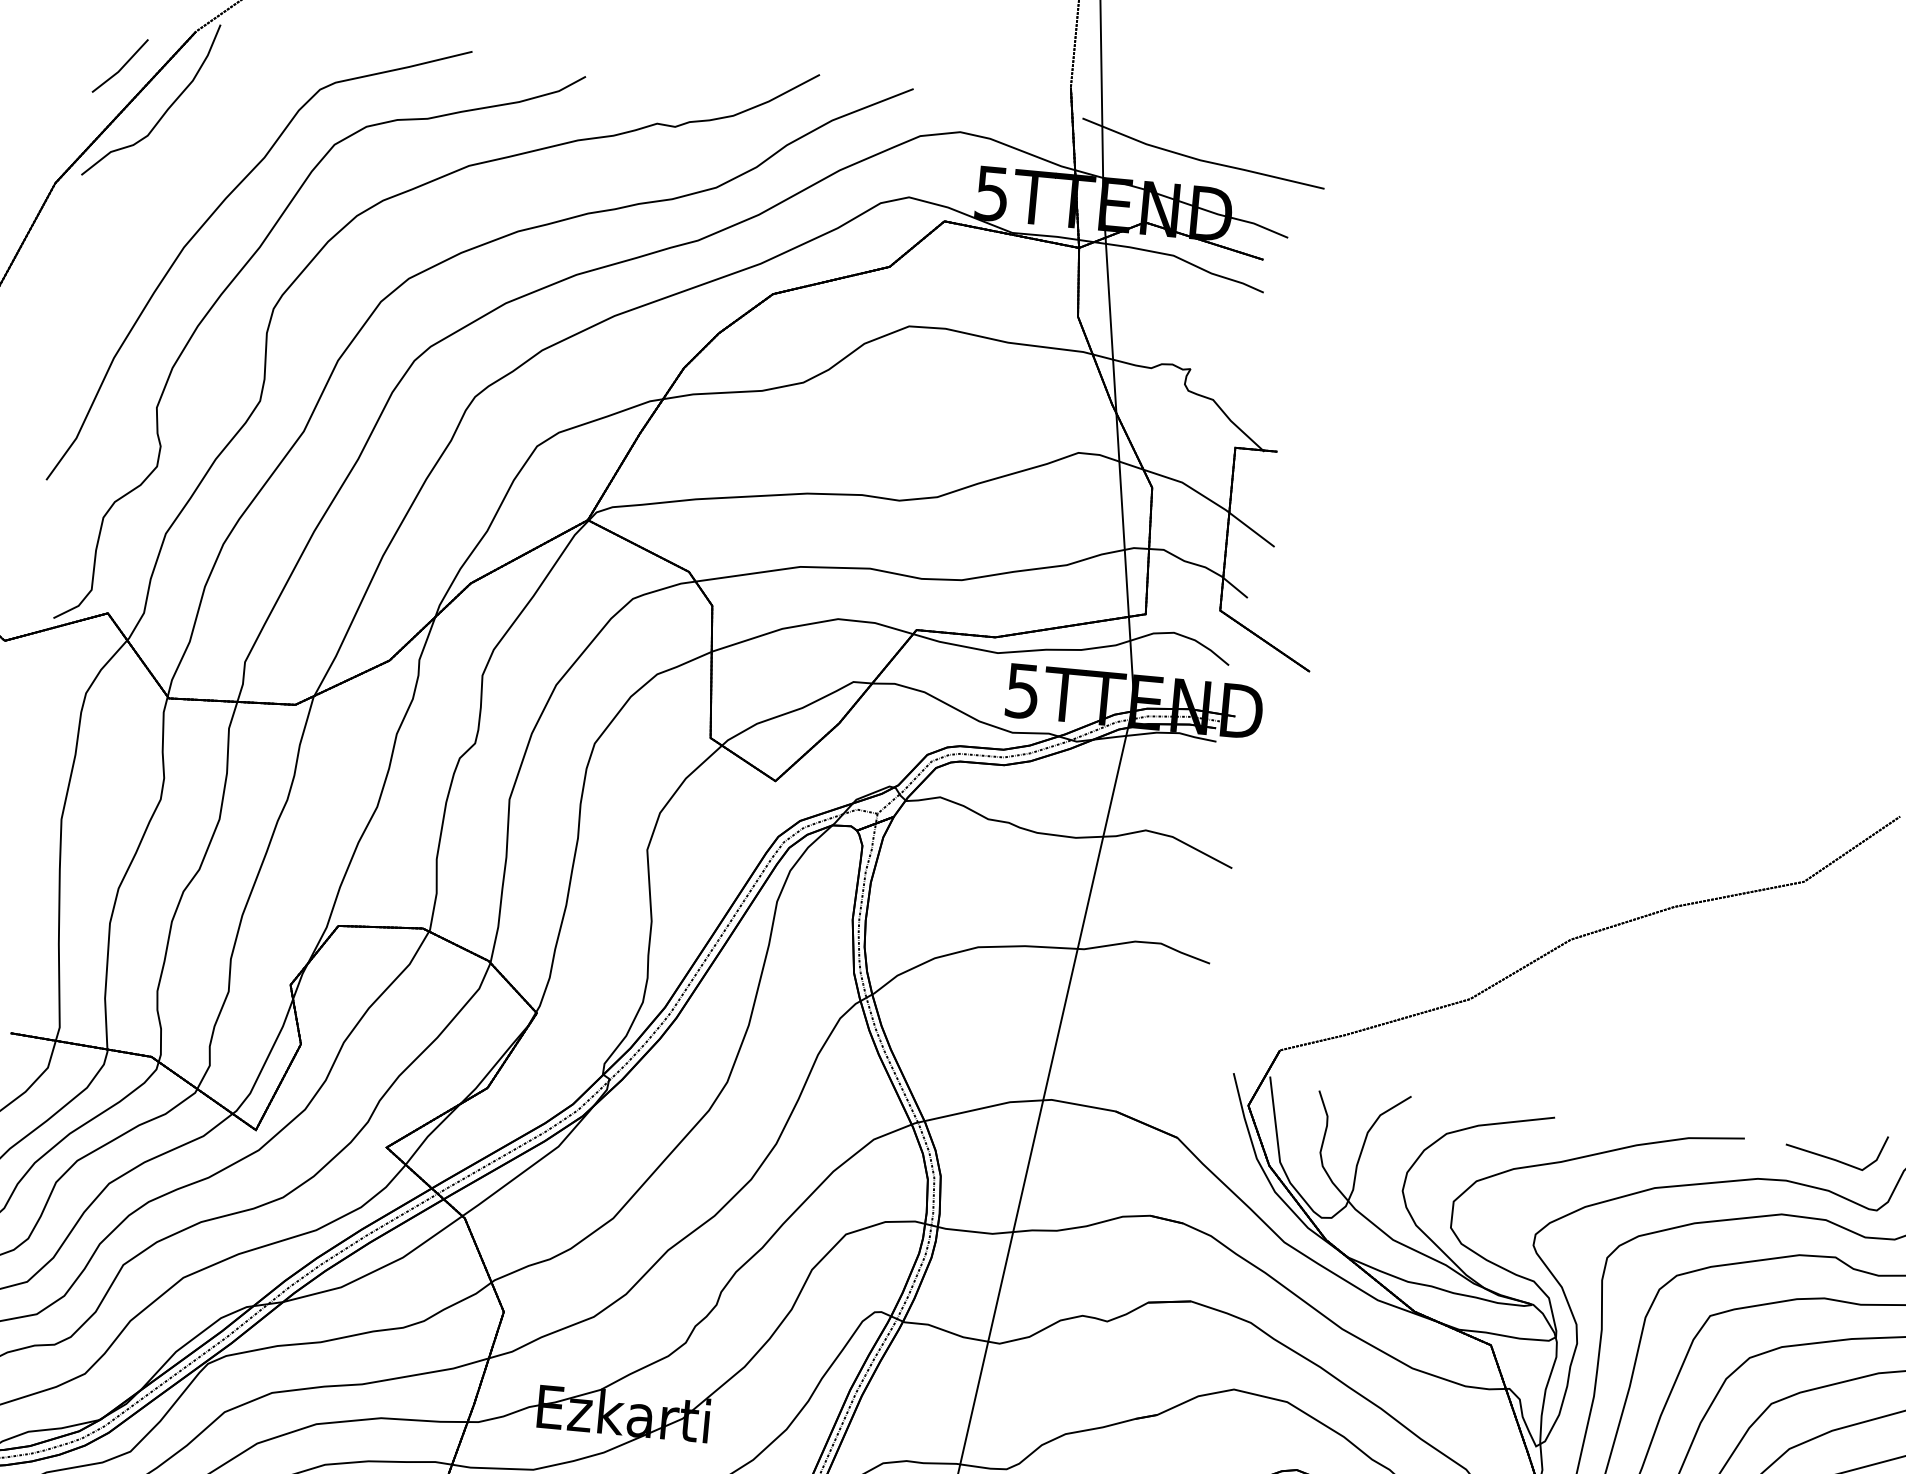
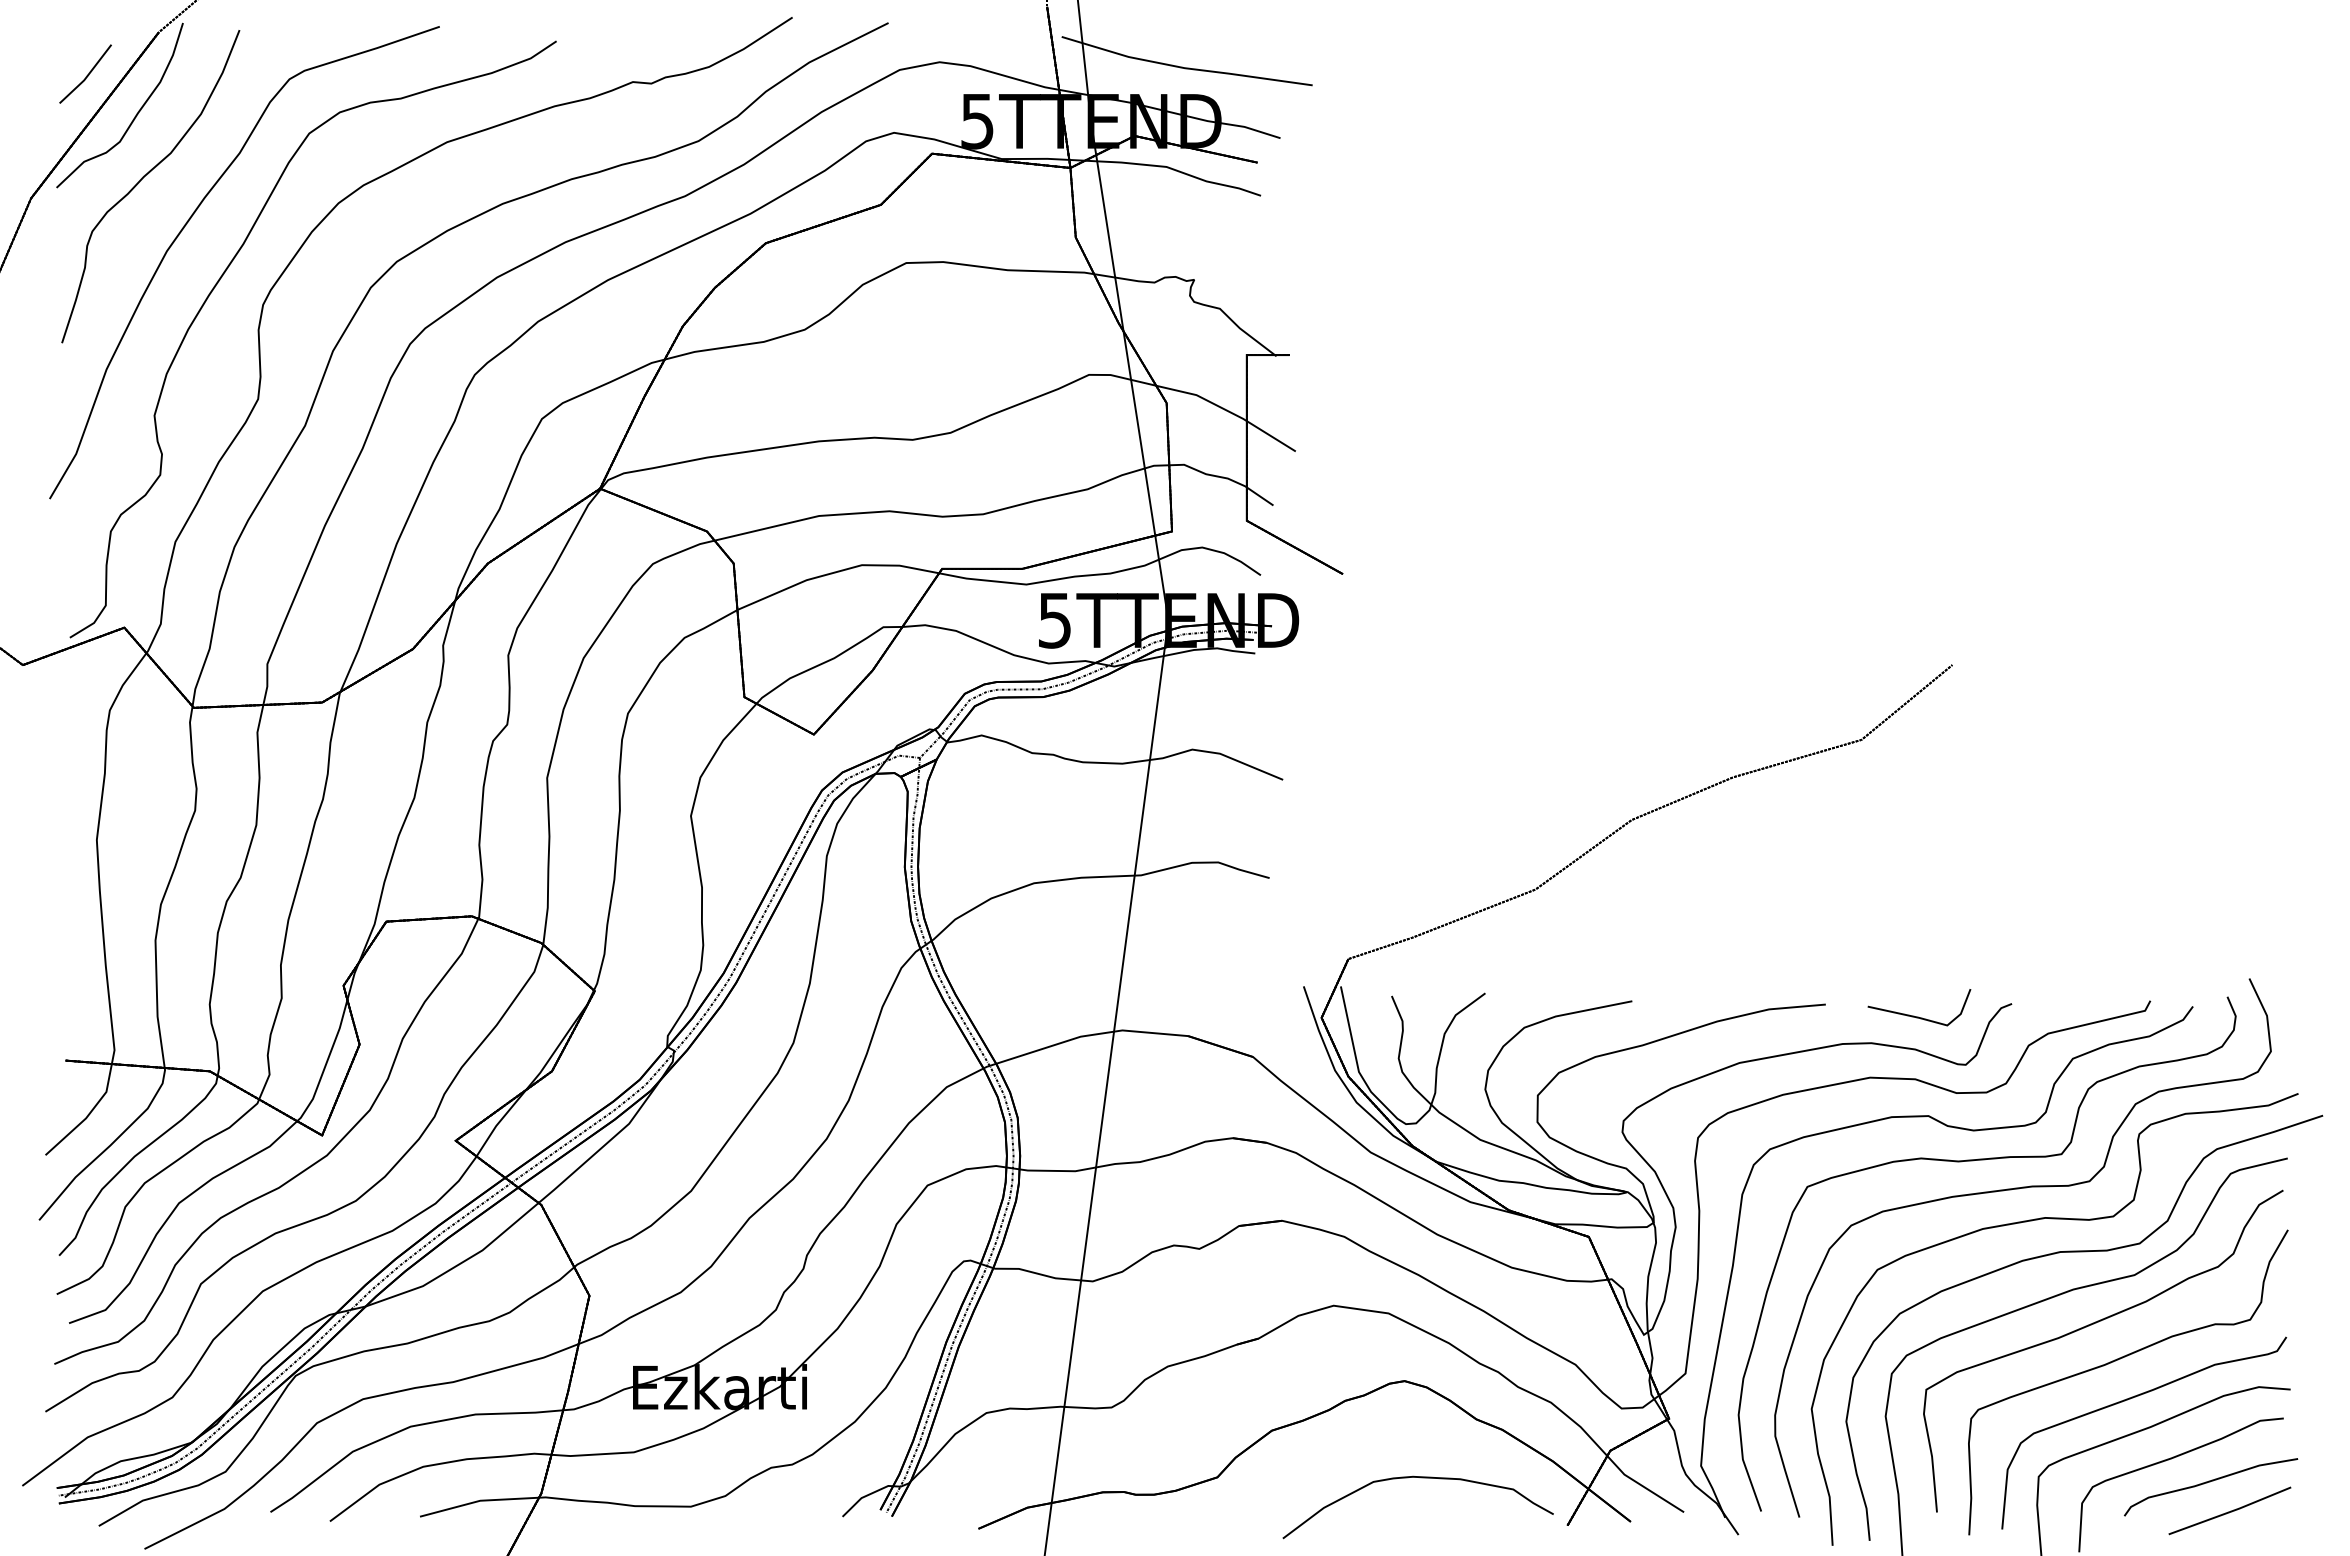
curve: (167, 173) -> (143, 178), added

